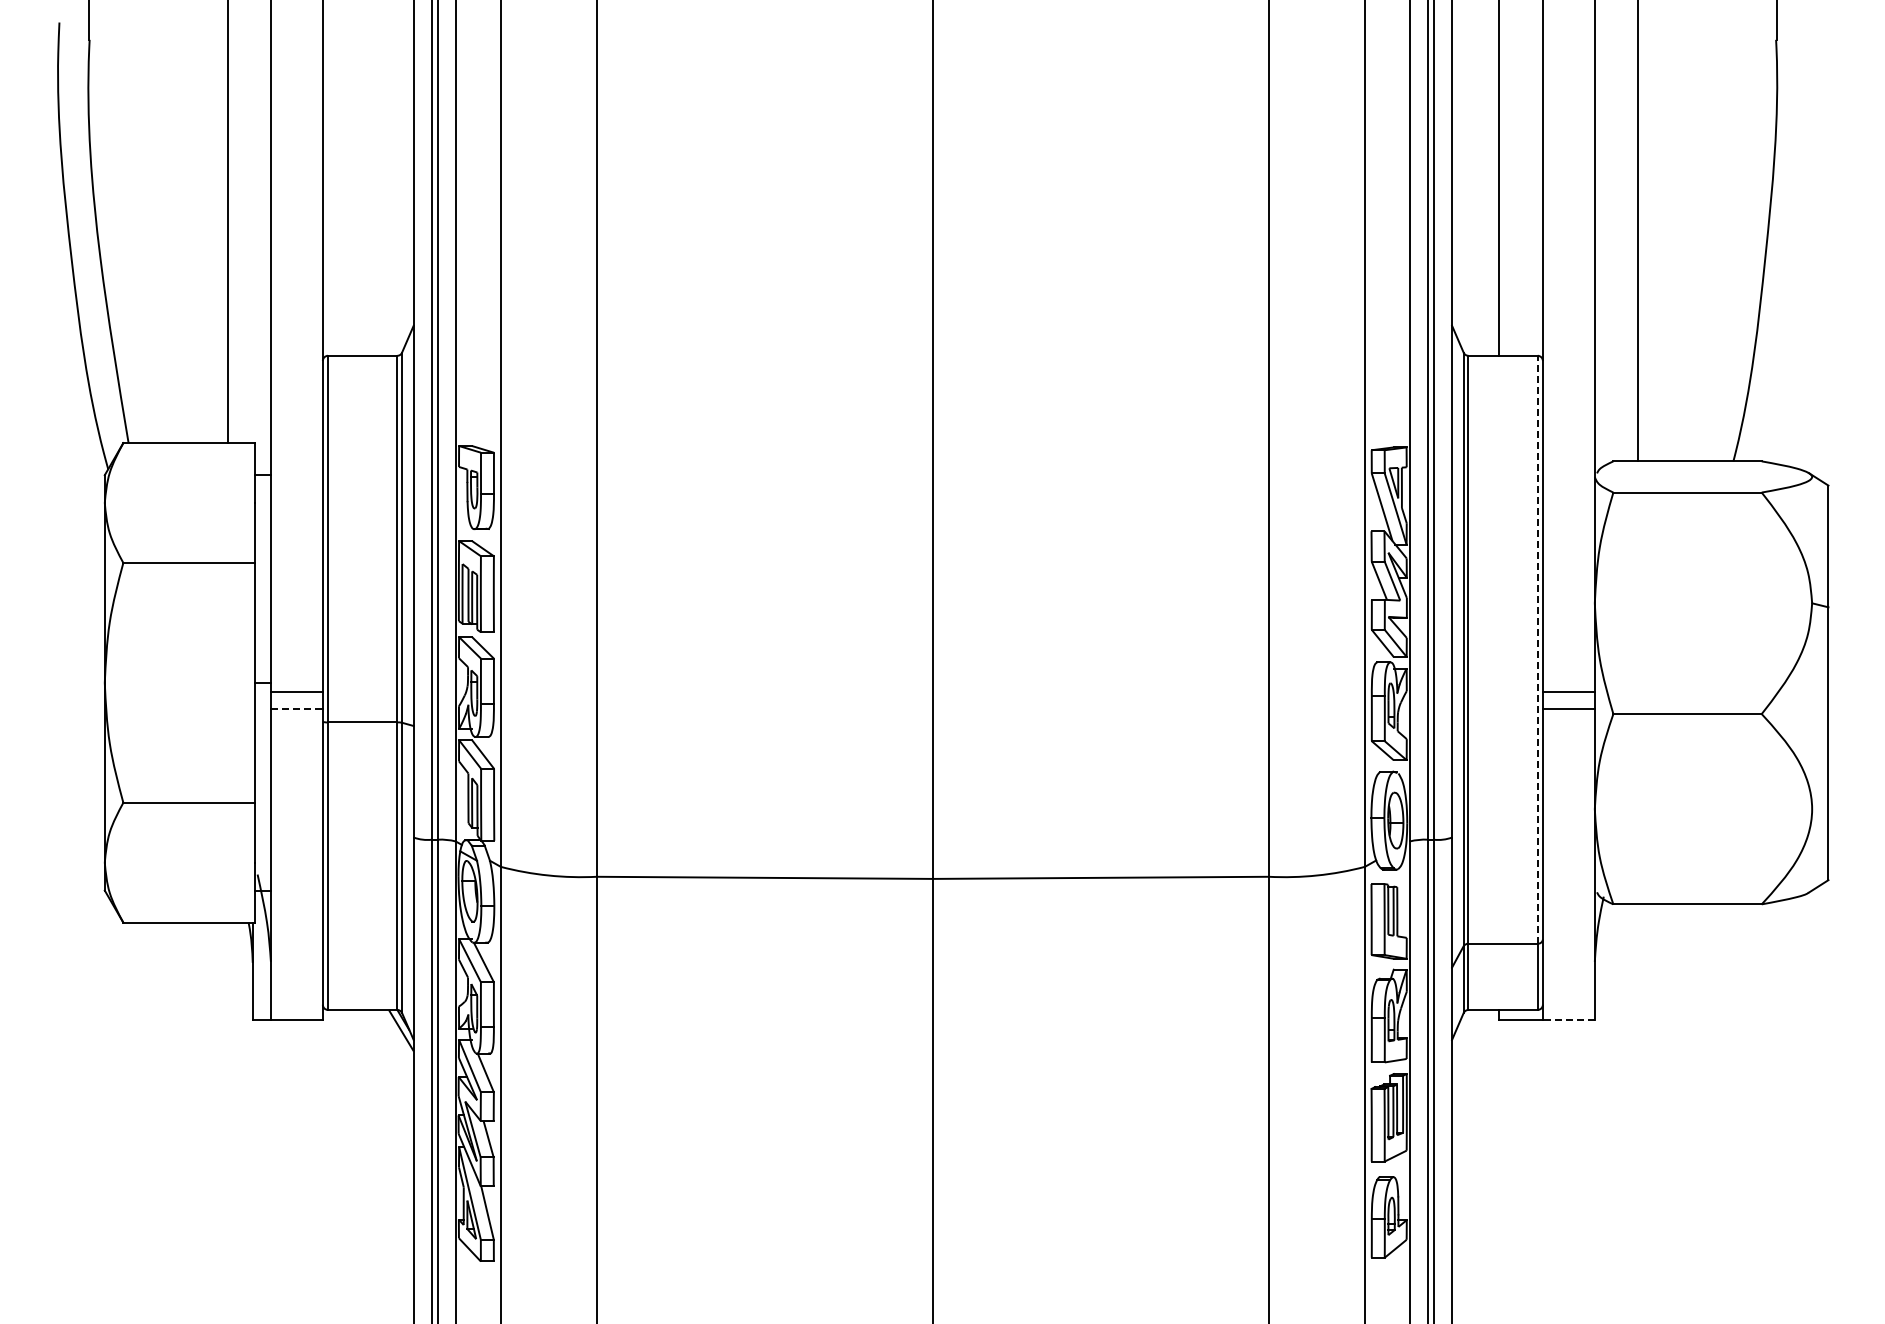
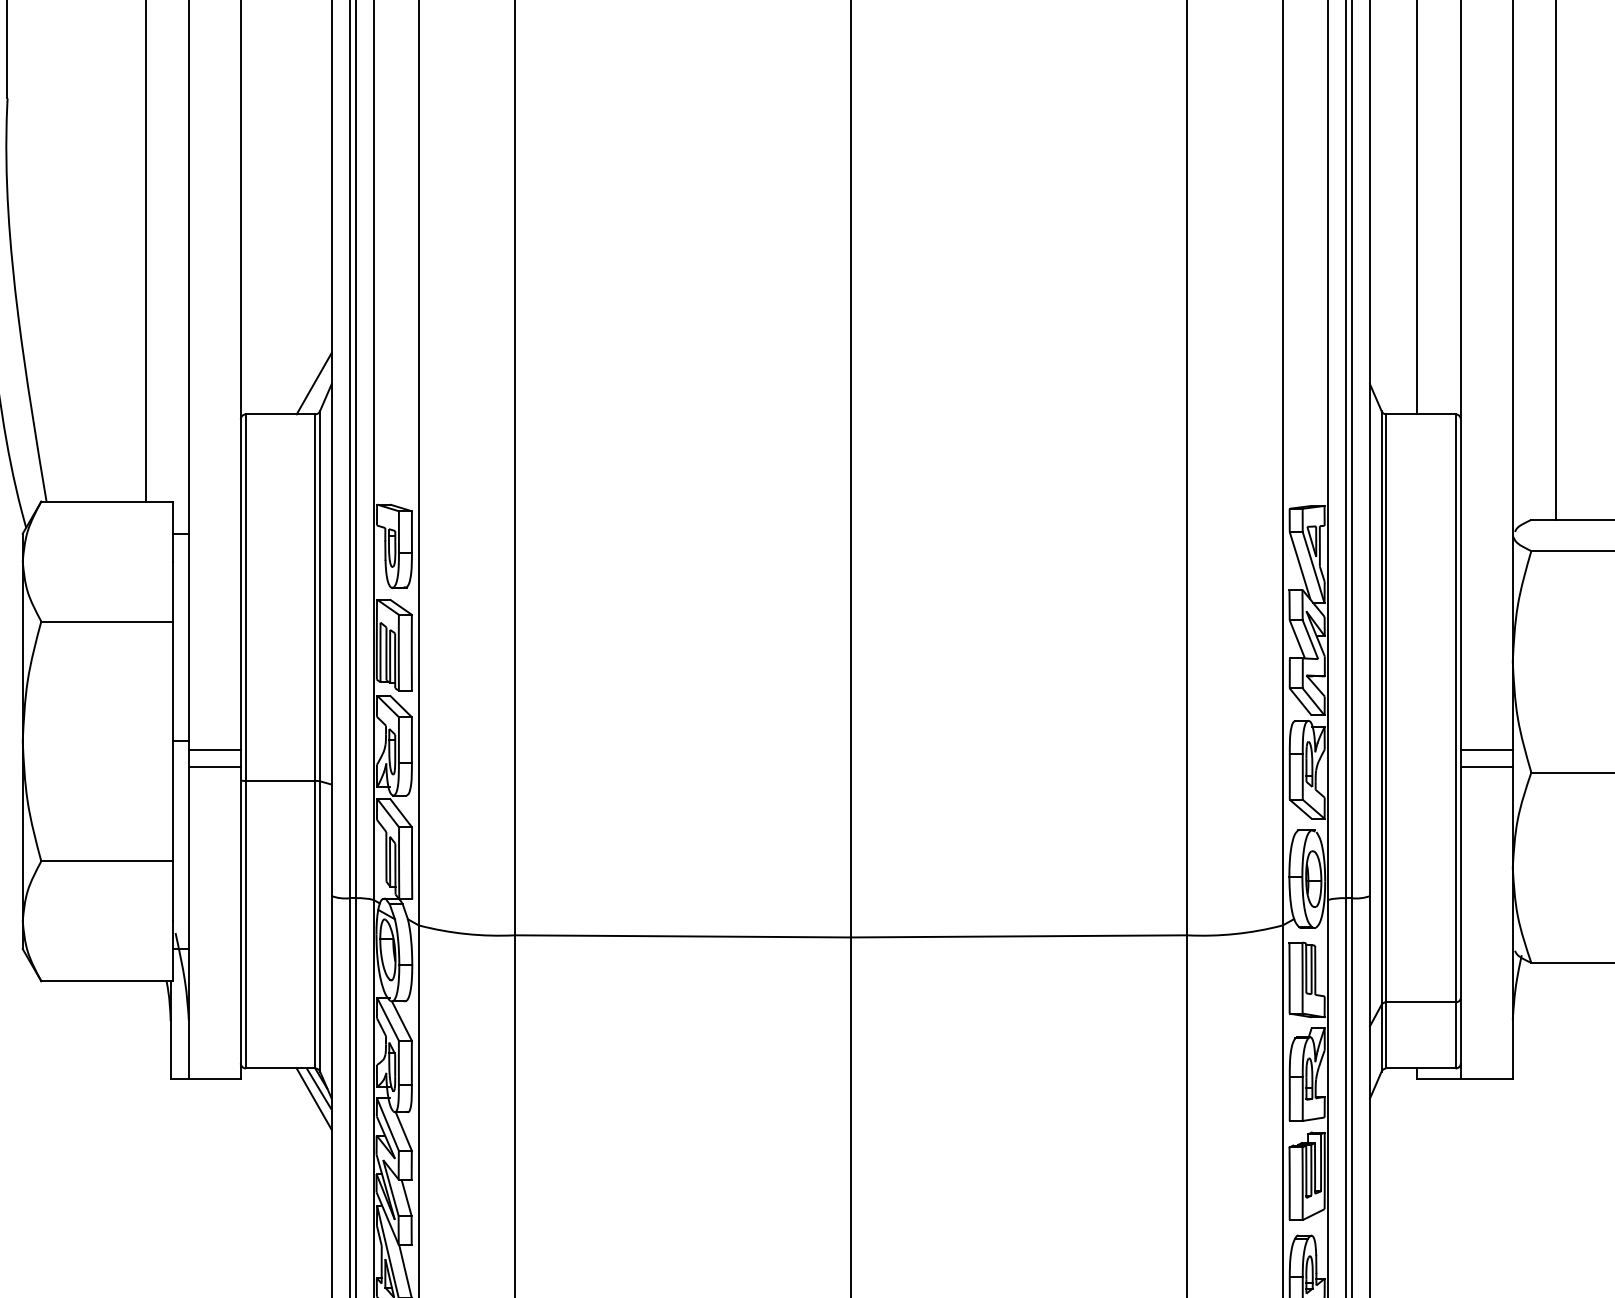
line: (395, 324) -> (313, 383), added
line: (1537, 649) -> (1455, 708), dashed -> solid
line: (296, 708) -> (214, 767), dashed -> solid
line: (1568, 1020) -> (1486, 1079), dashed -> solid
line: (395, 1040) -> (313, 1099), added

